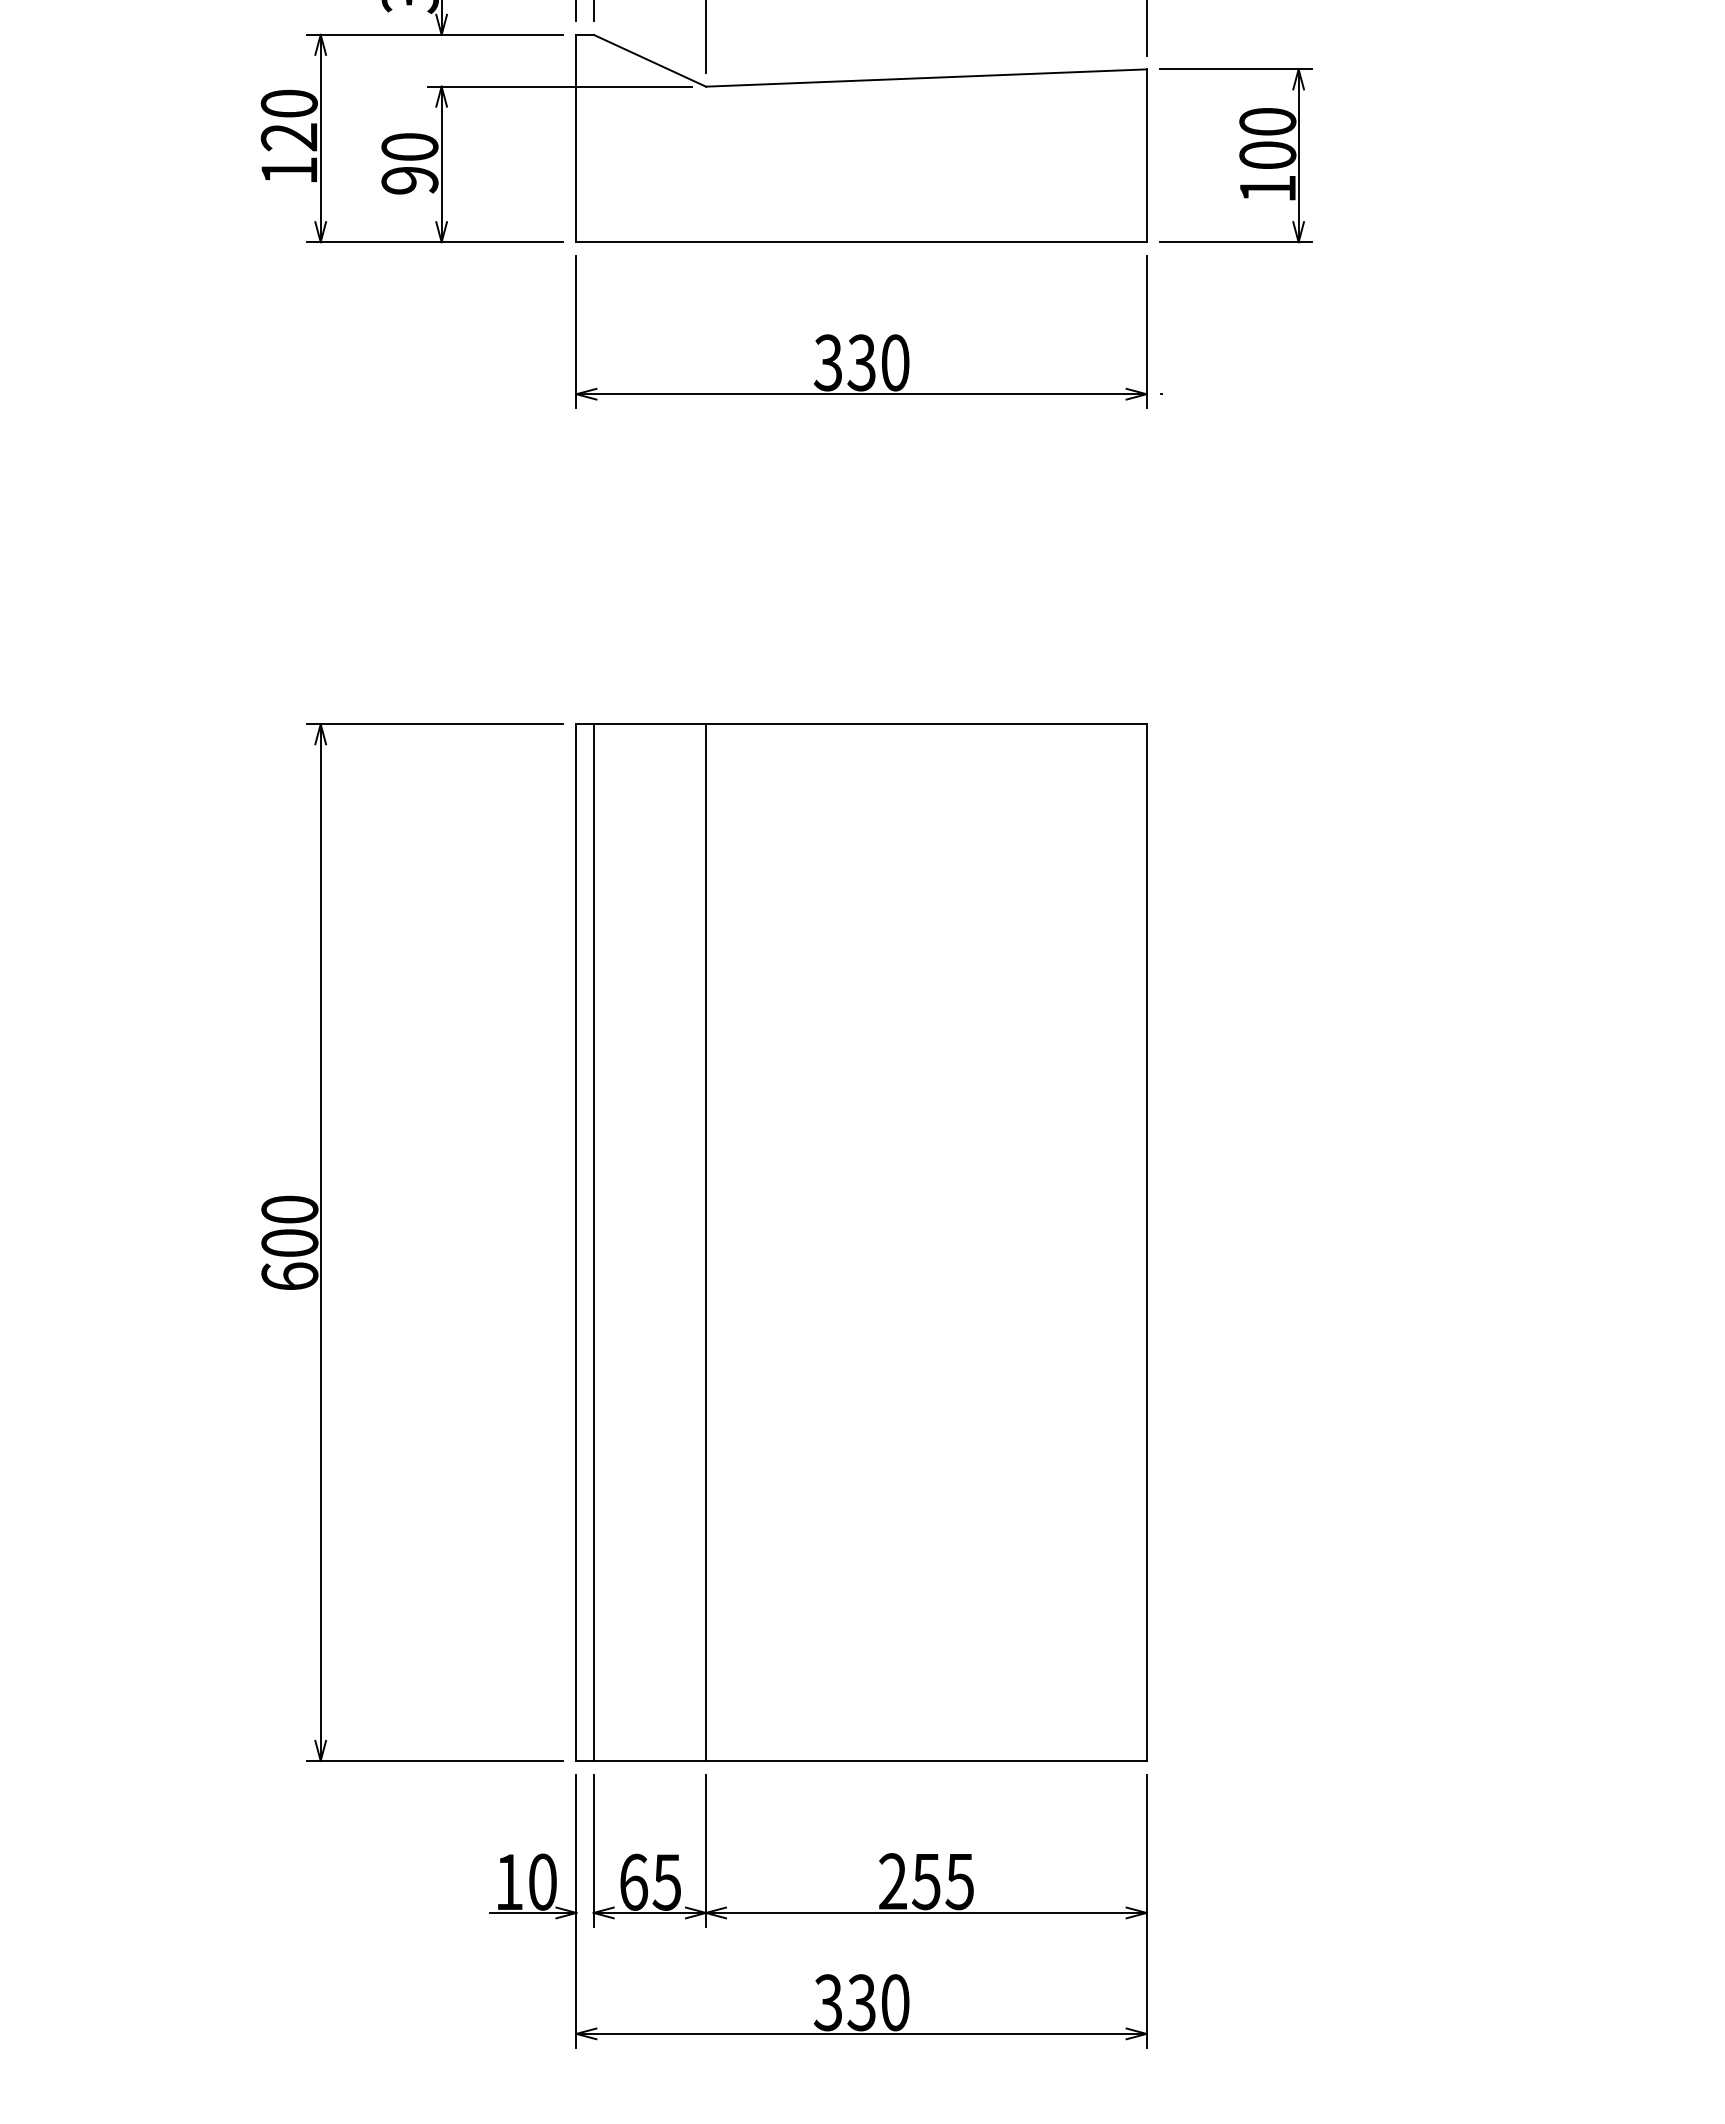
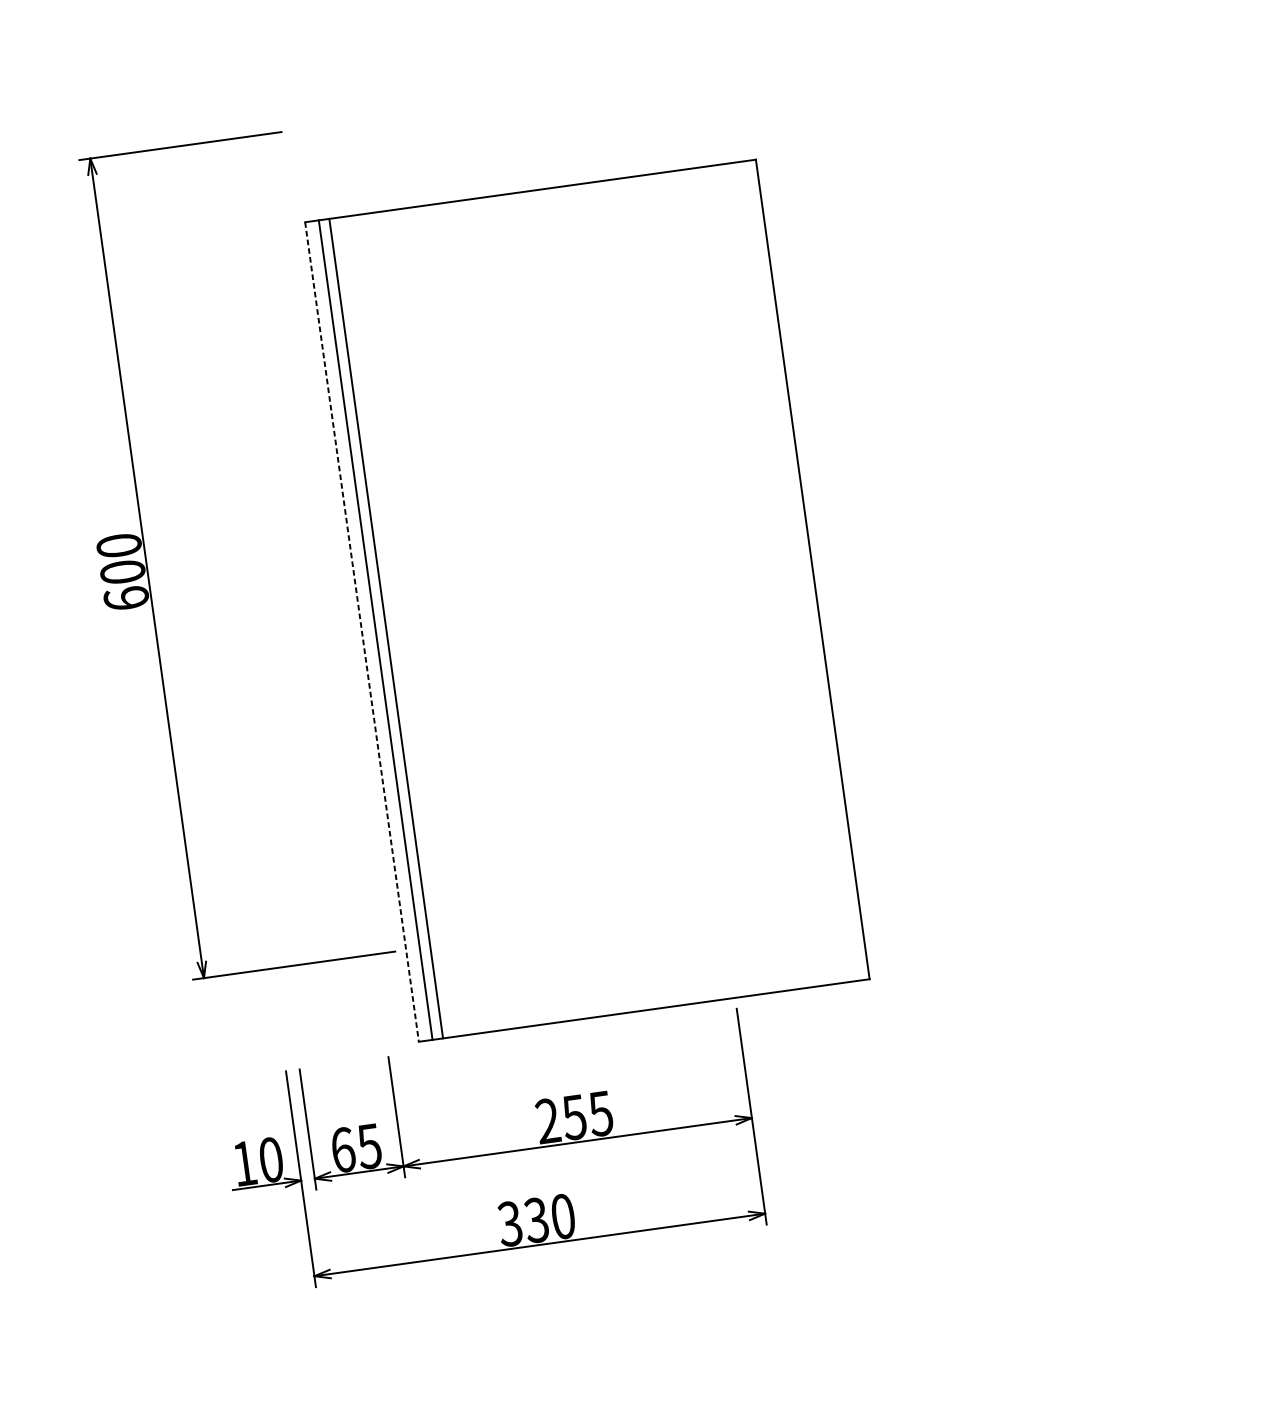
part: (321, 1242) -> (147, 568), moved
line: (706, 1242) -> (386, 628), moved
line: (576, 1243) -> (362, 632), solid -> dashed
part: (818, 1911) -> (492, 1152), moved

